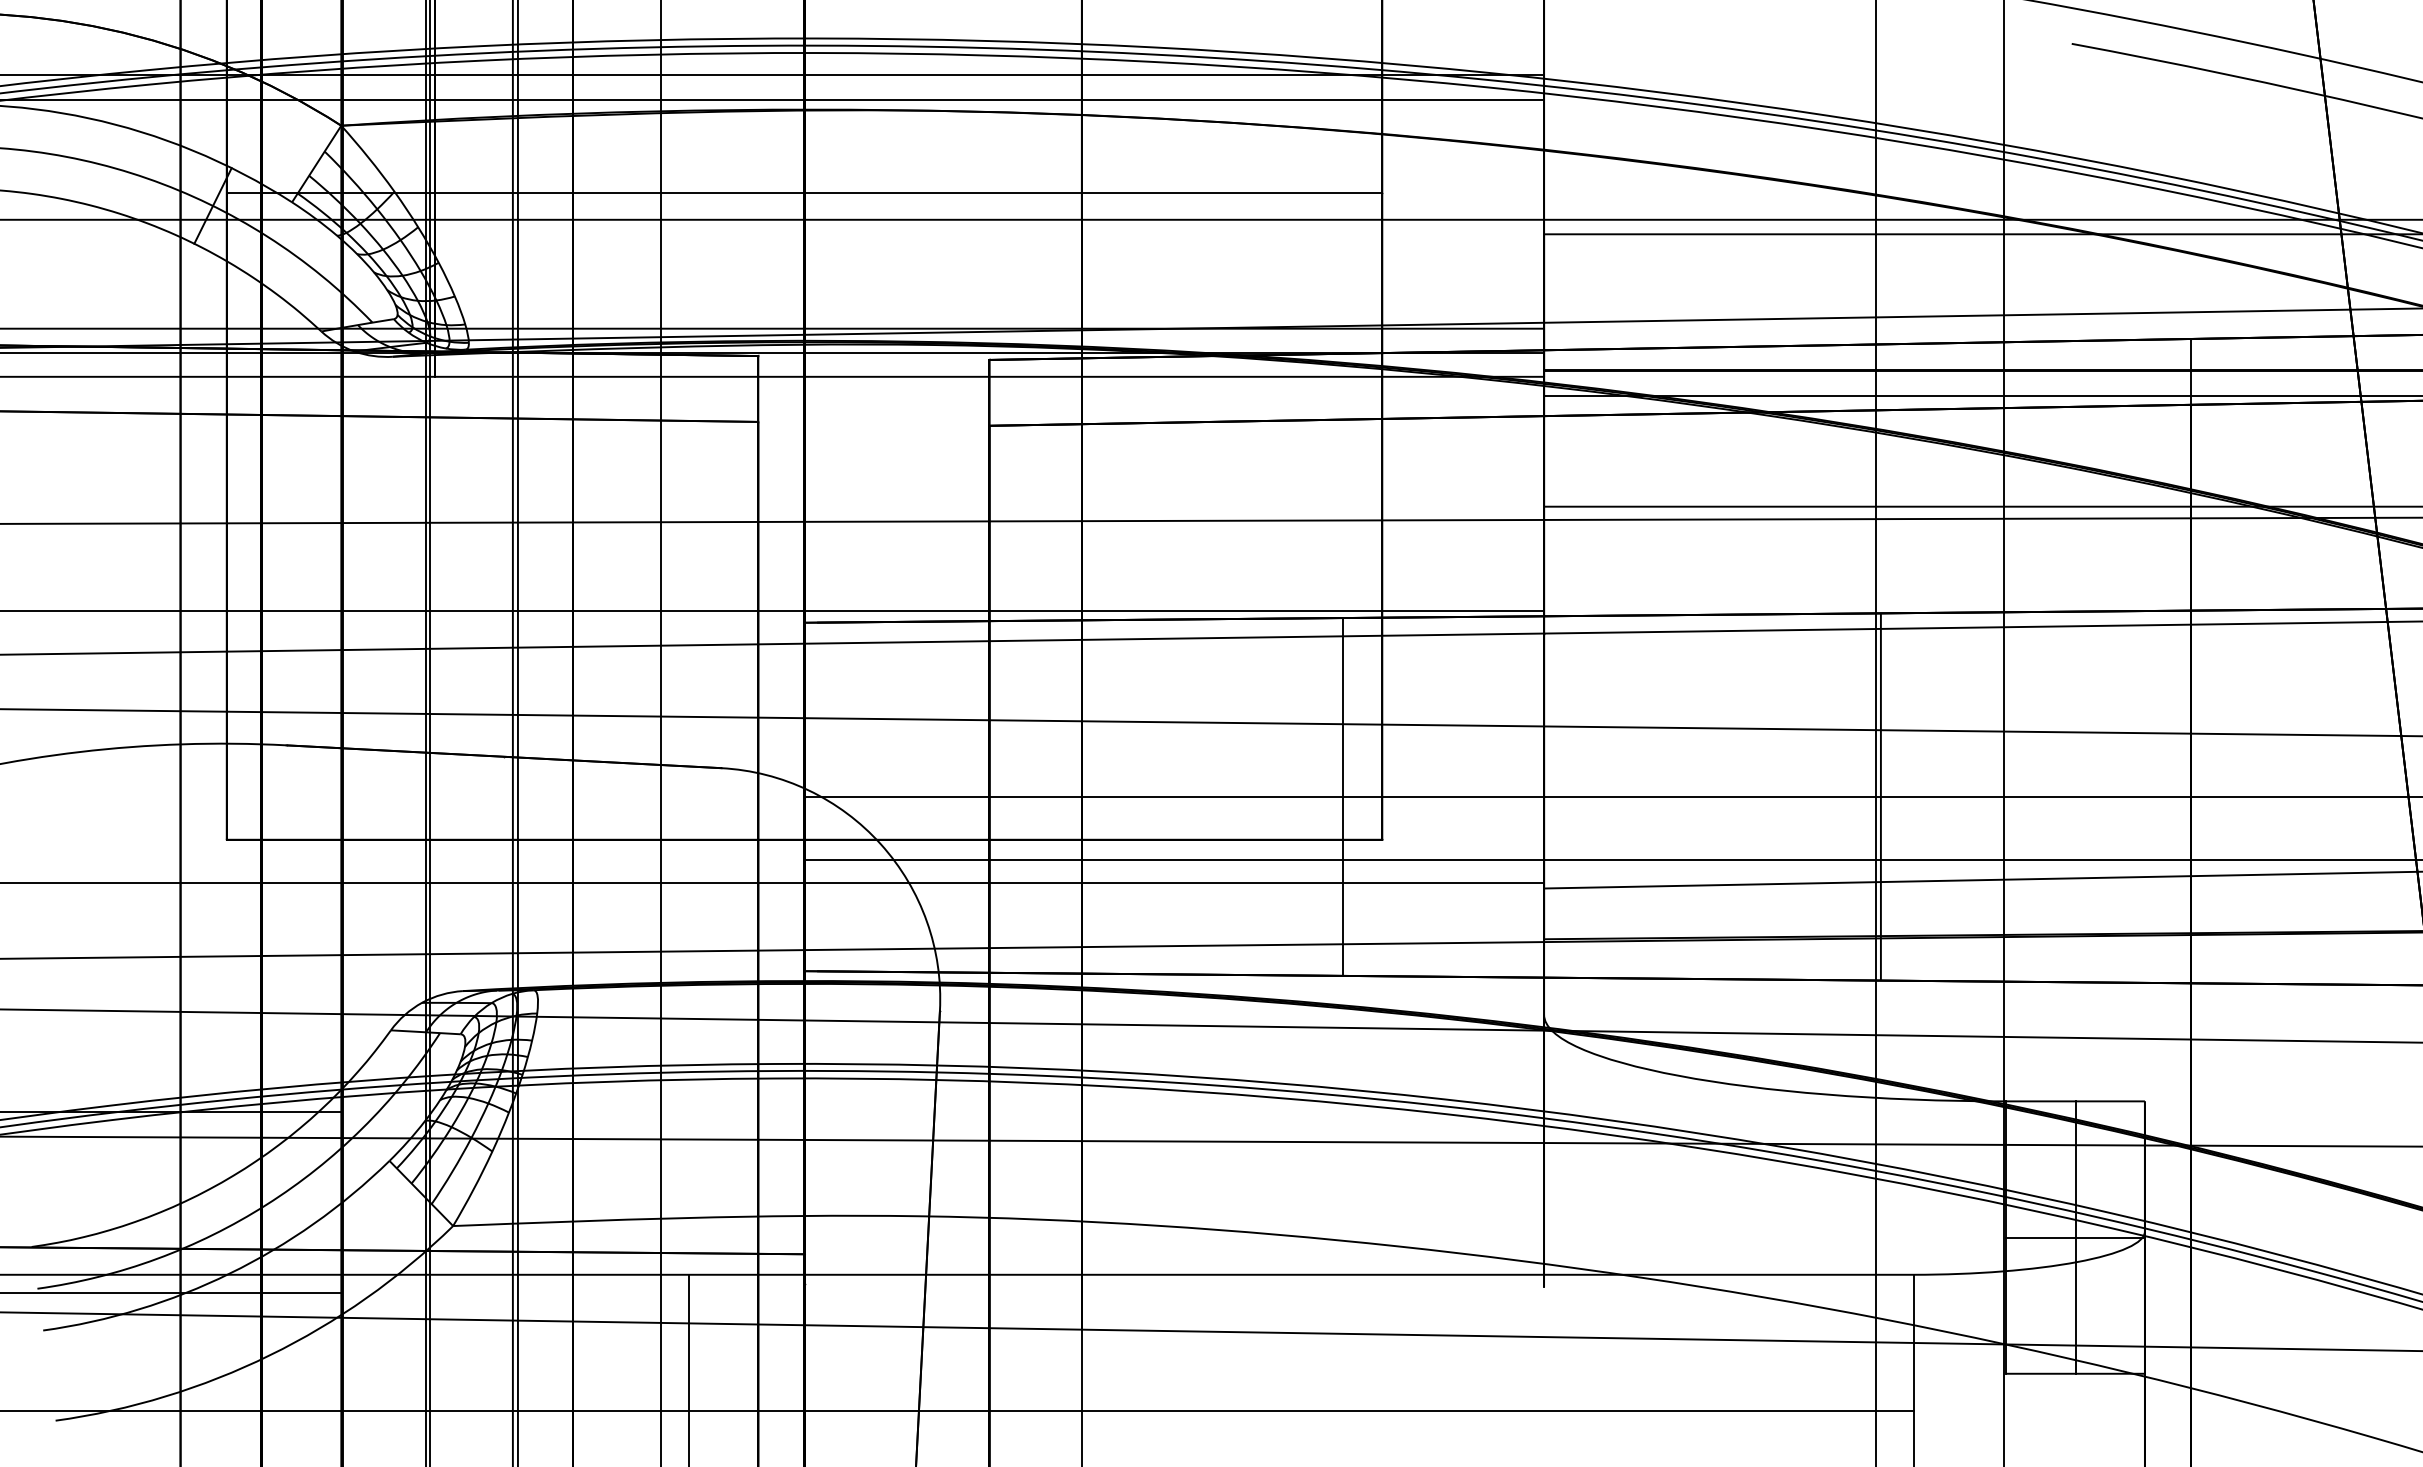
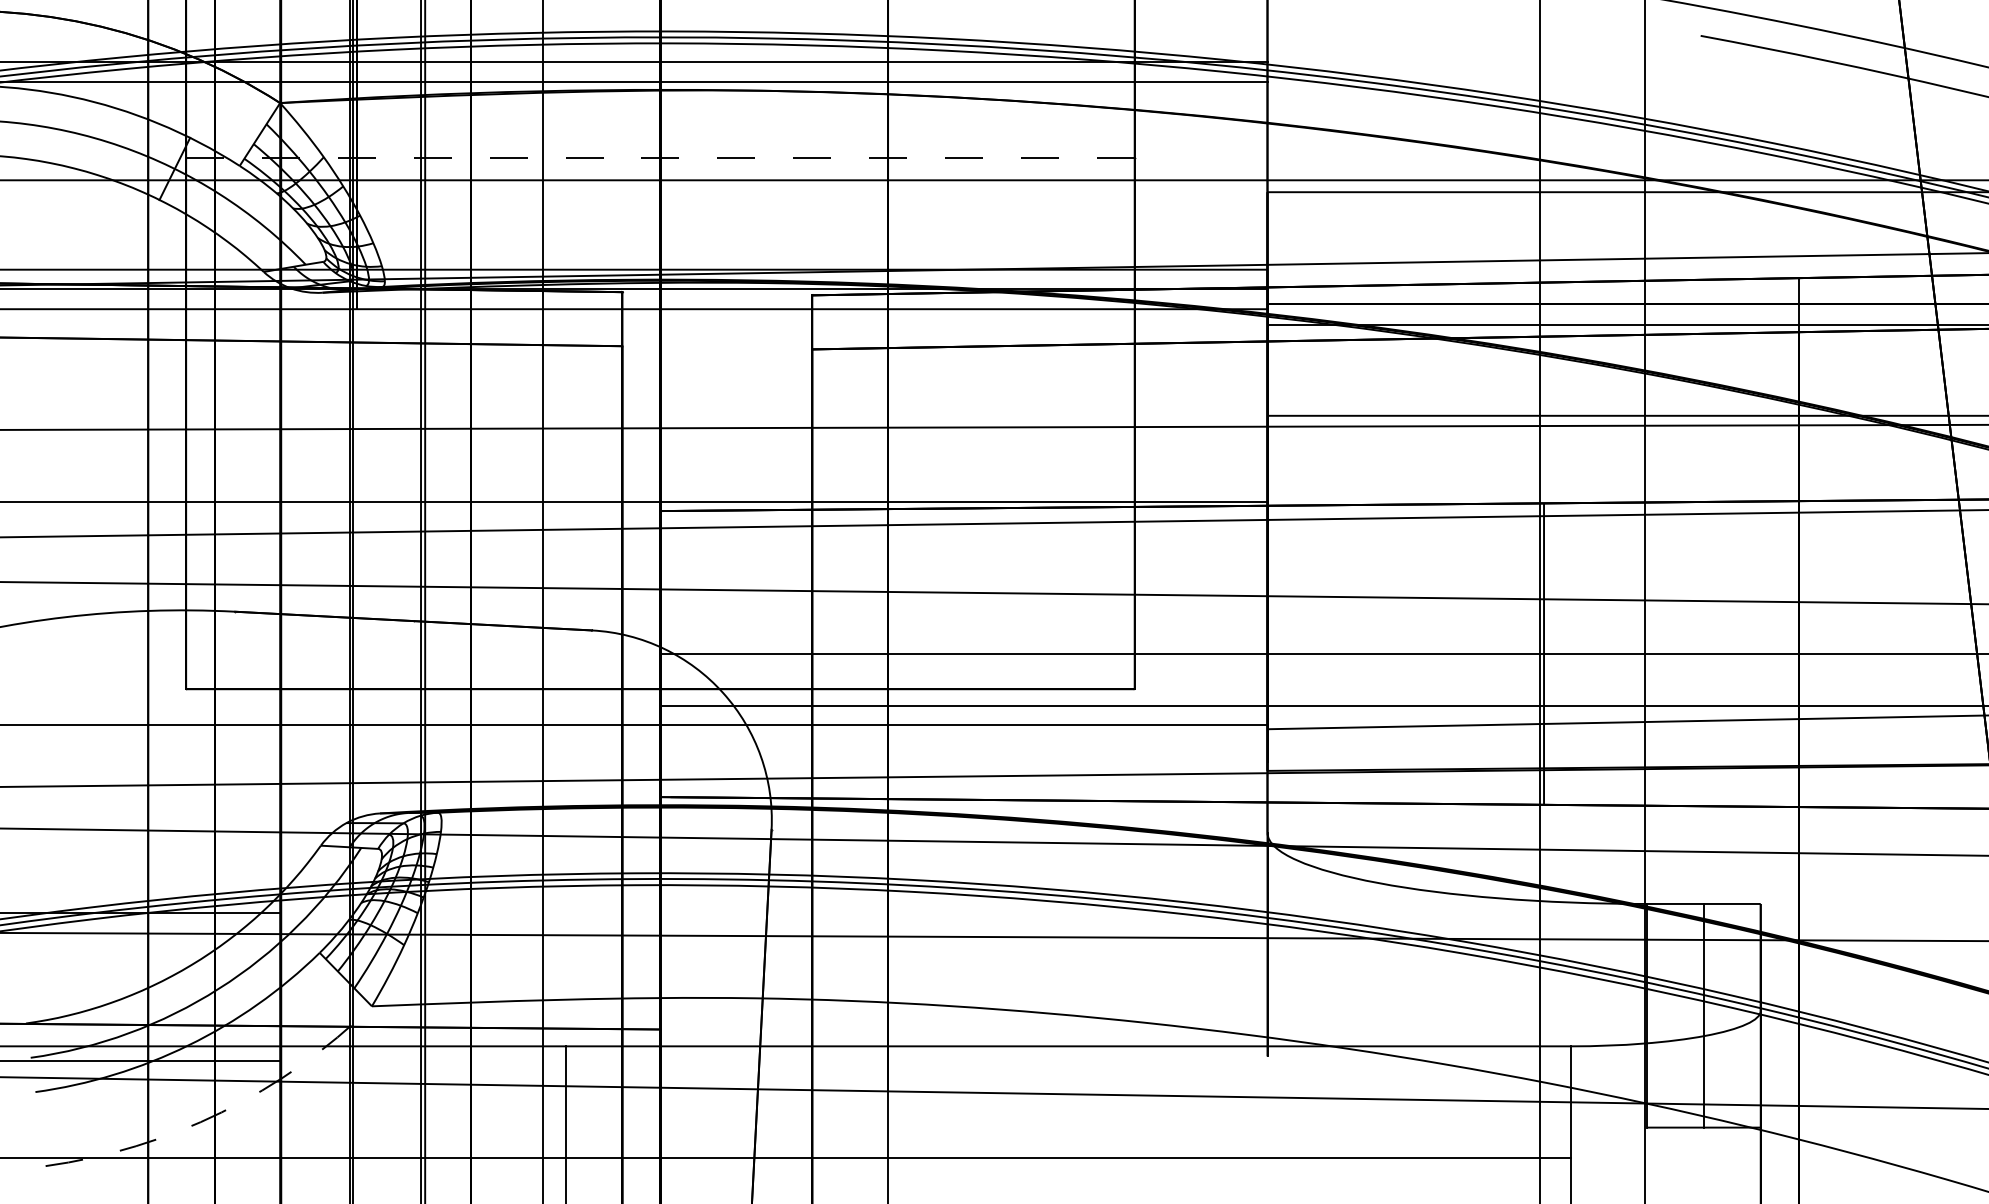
line: (804, 192) -> (660, 157), solid -> dashed
line: (1342, 796) -> (1102, 653), removed
line: (2075, 1237) -> (1703, 1015), removed
arc: (270, 1355) -> (222, 1112), solid -> dashed

